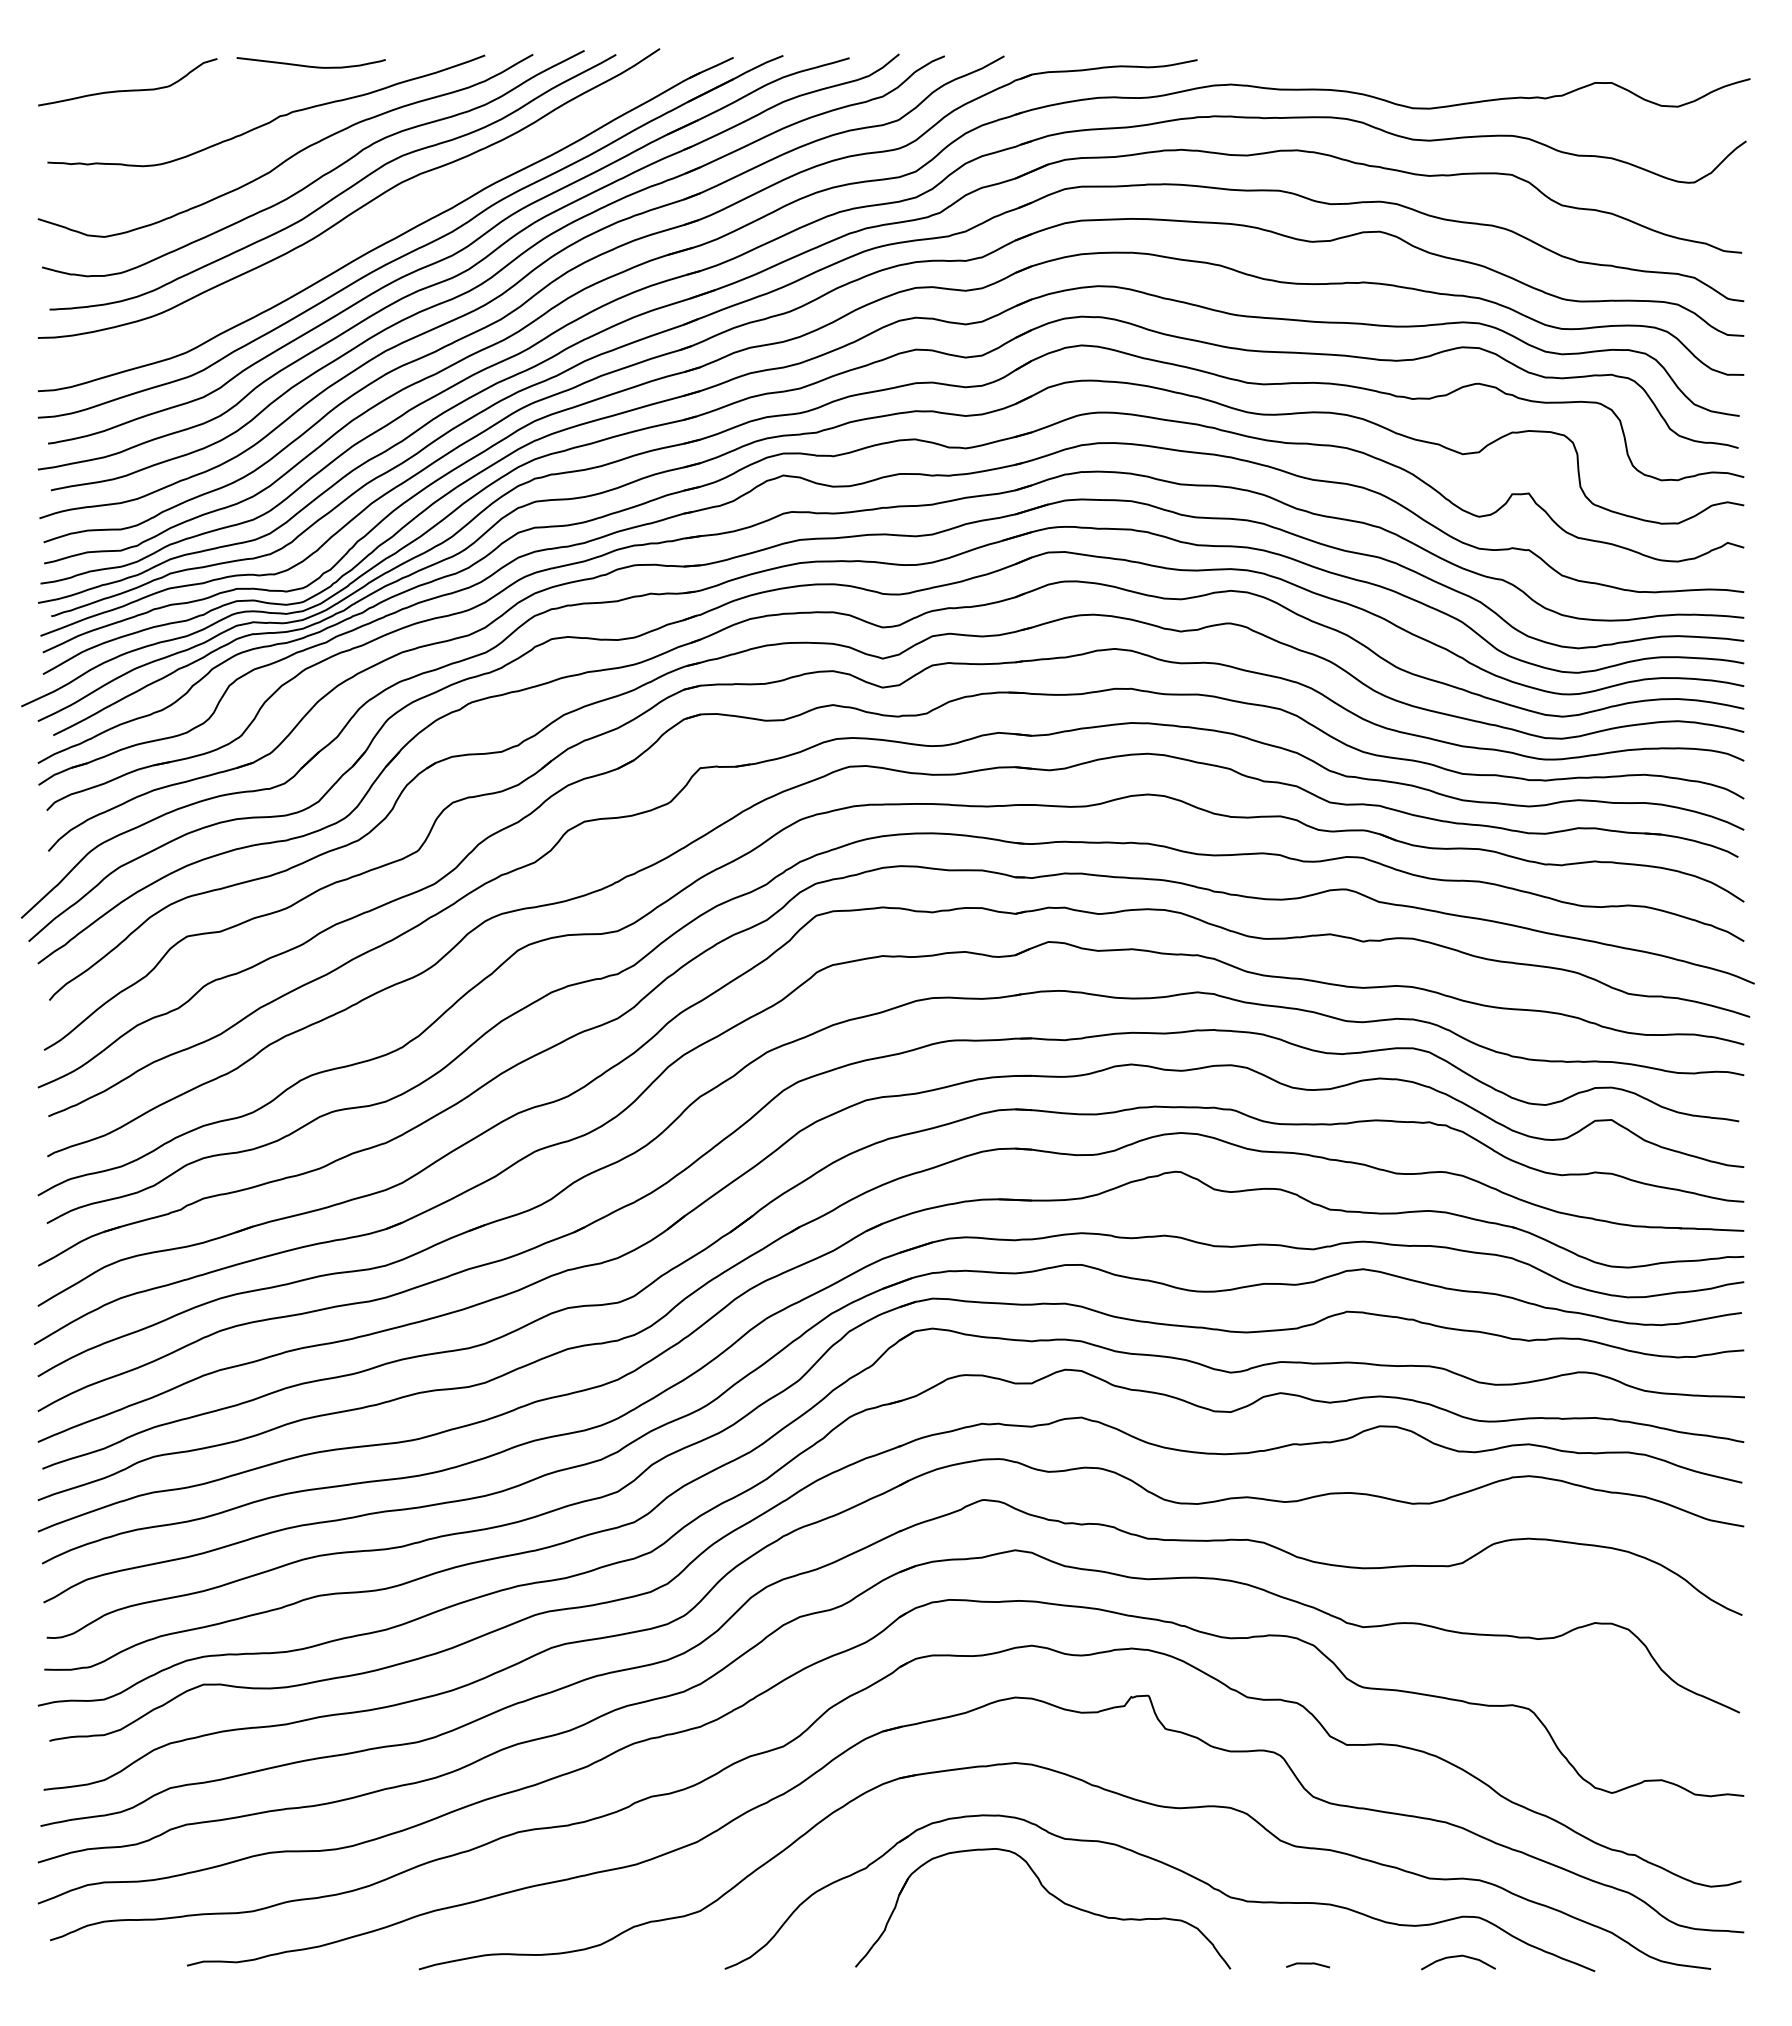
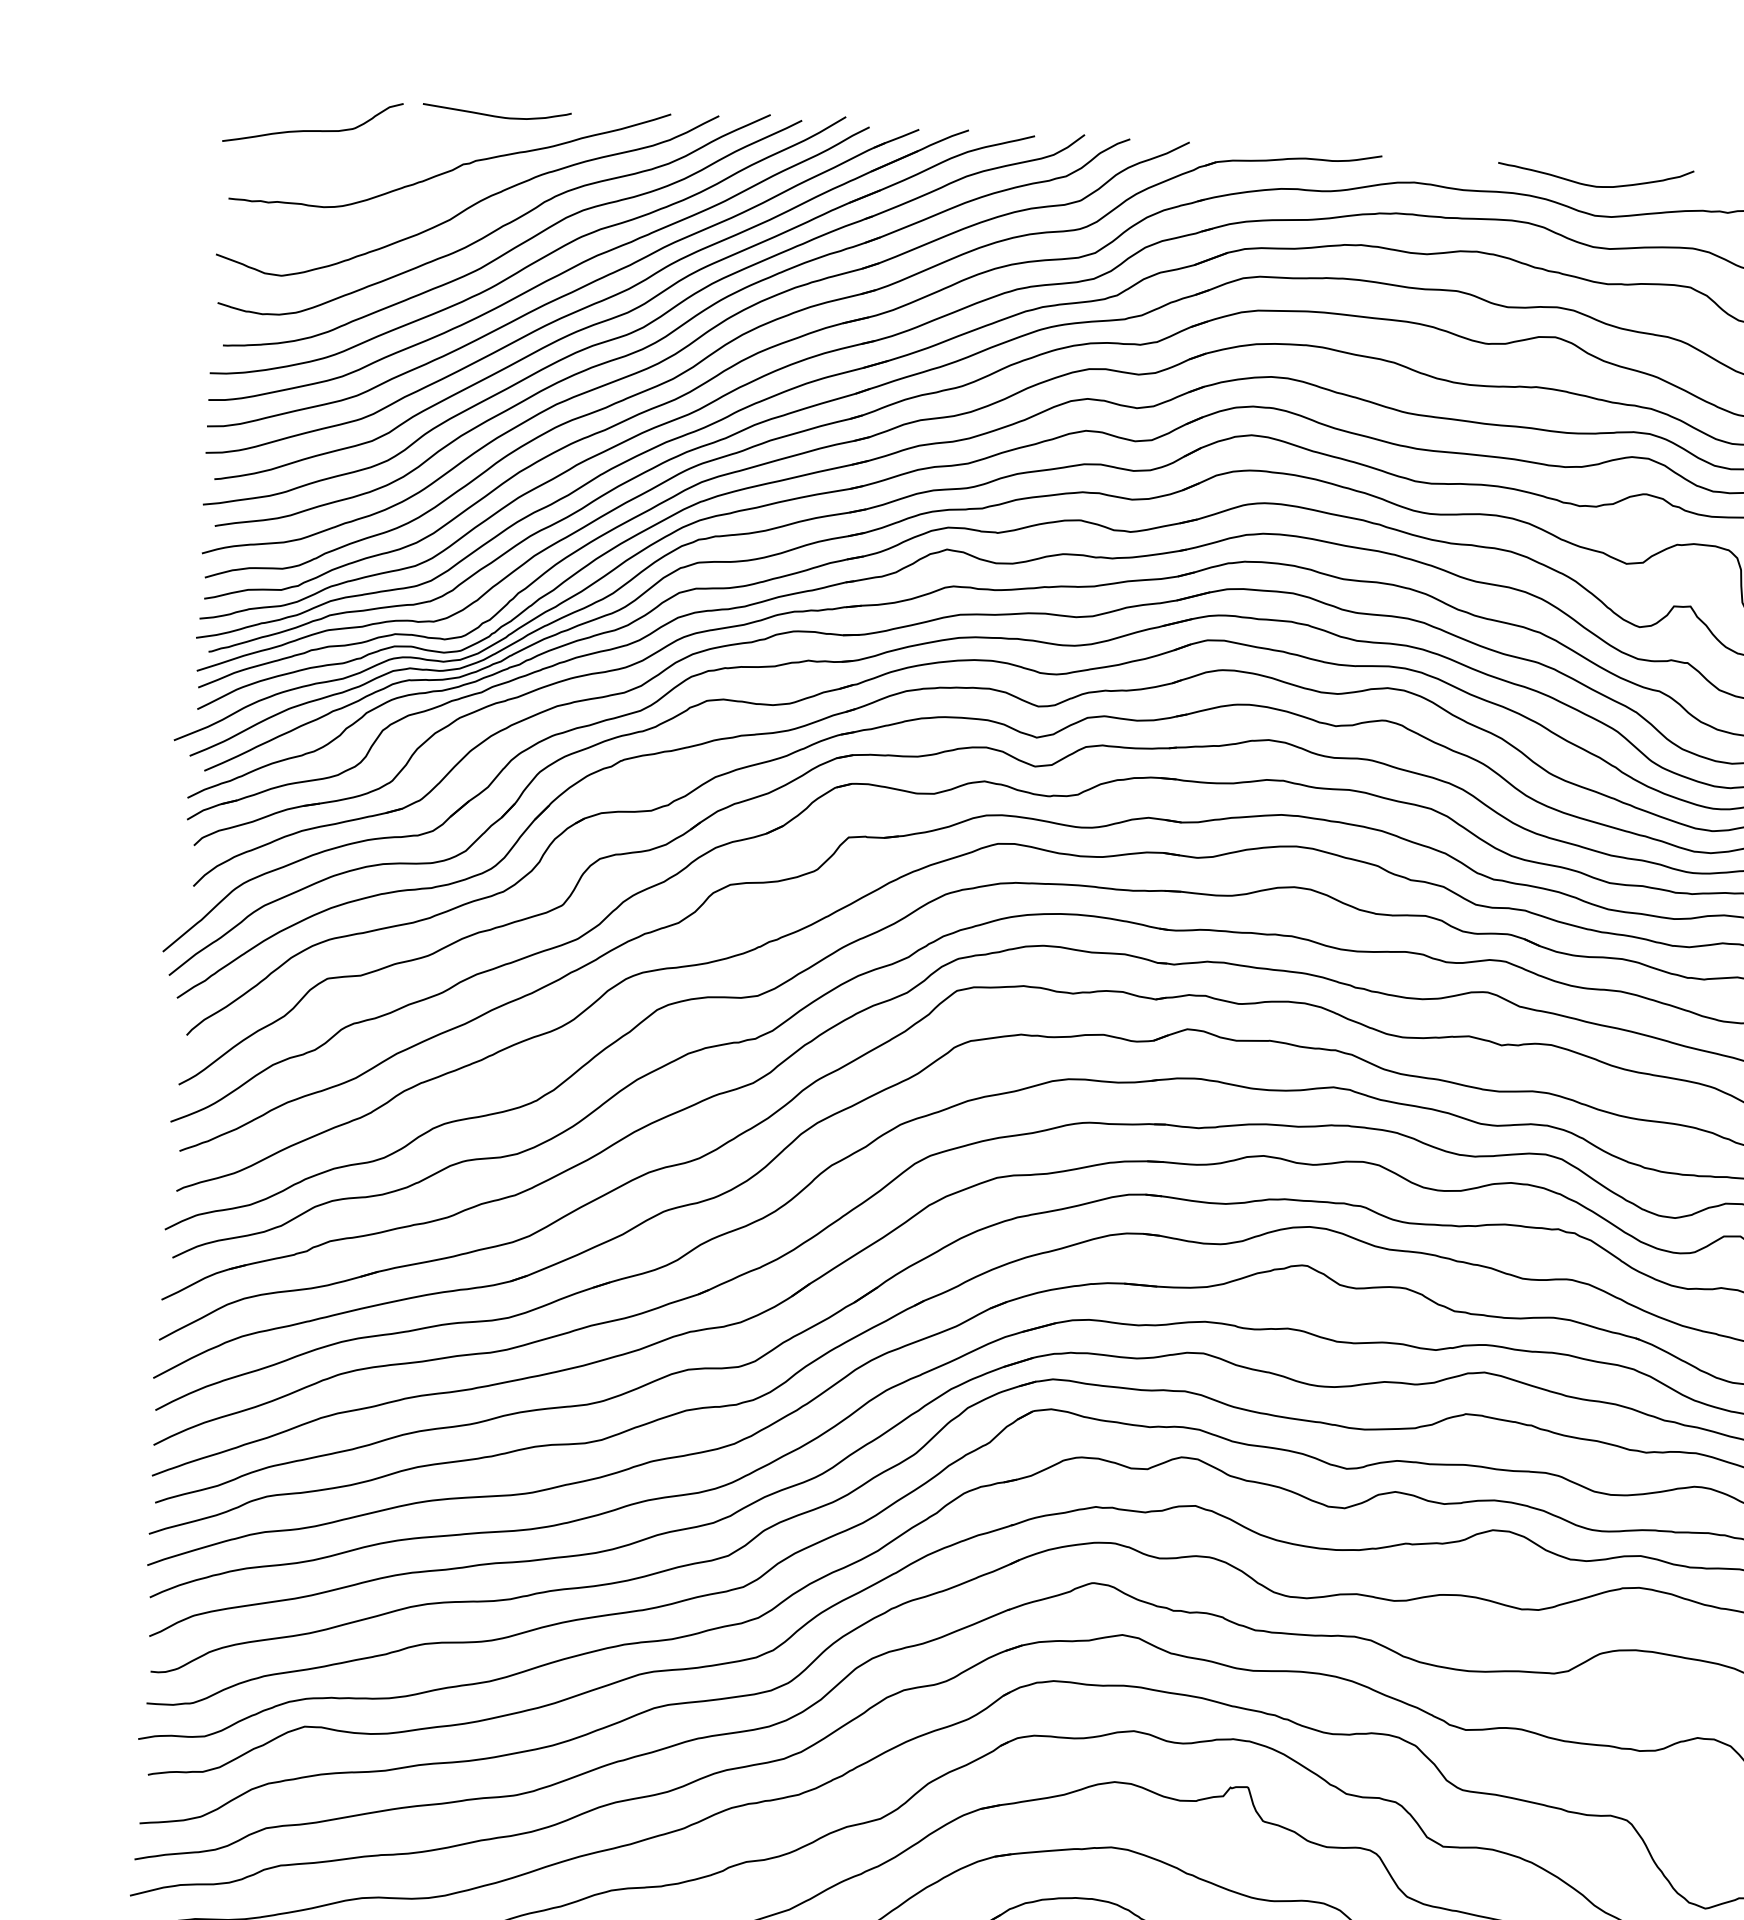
curve: (1408, 77) -> (1592, 184), added
curve: (368, 227) -> (545, 280), added

